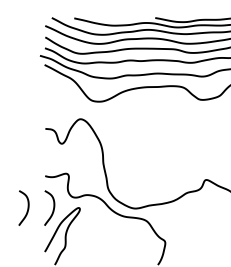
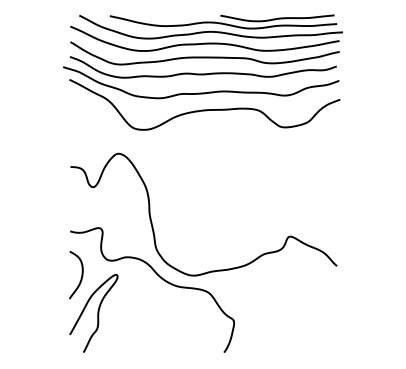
curve: (27, 207) -> (46, 274), removed

